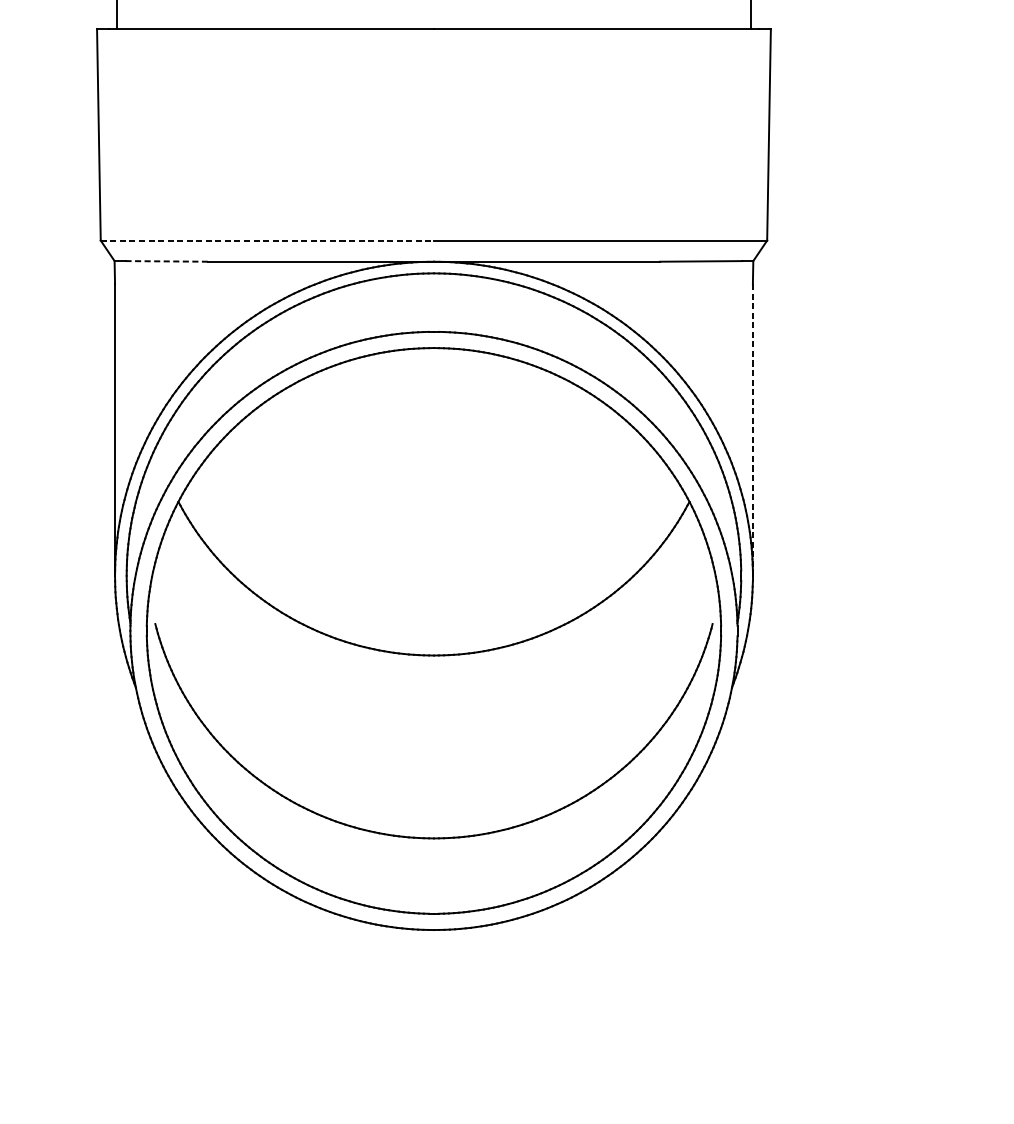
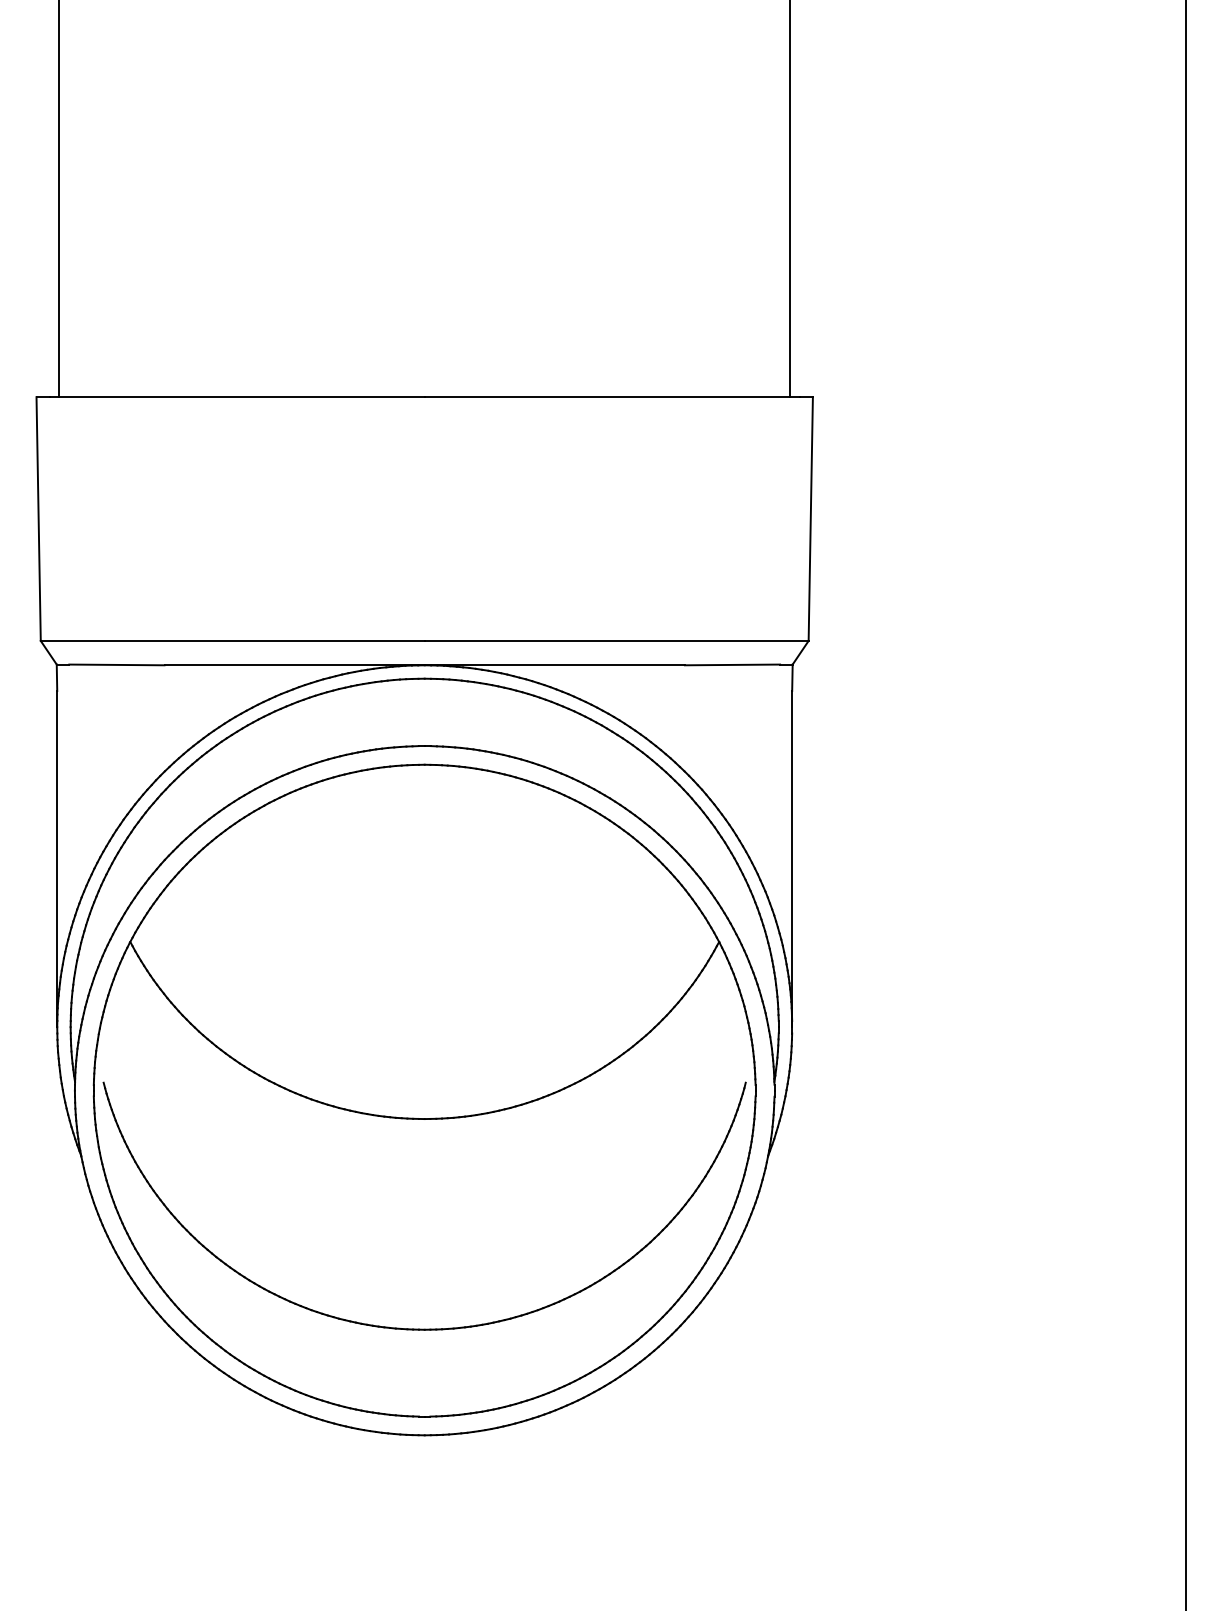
line: (267, 240) -> (232, 640), dashed -> solid
line: (166, 261) -> (116, 664), dashed -> solid
line: (753, 430) -> (792, 859), dashed -> solid

